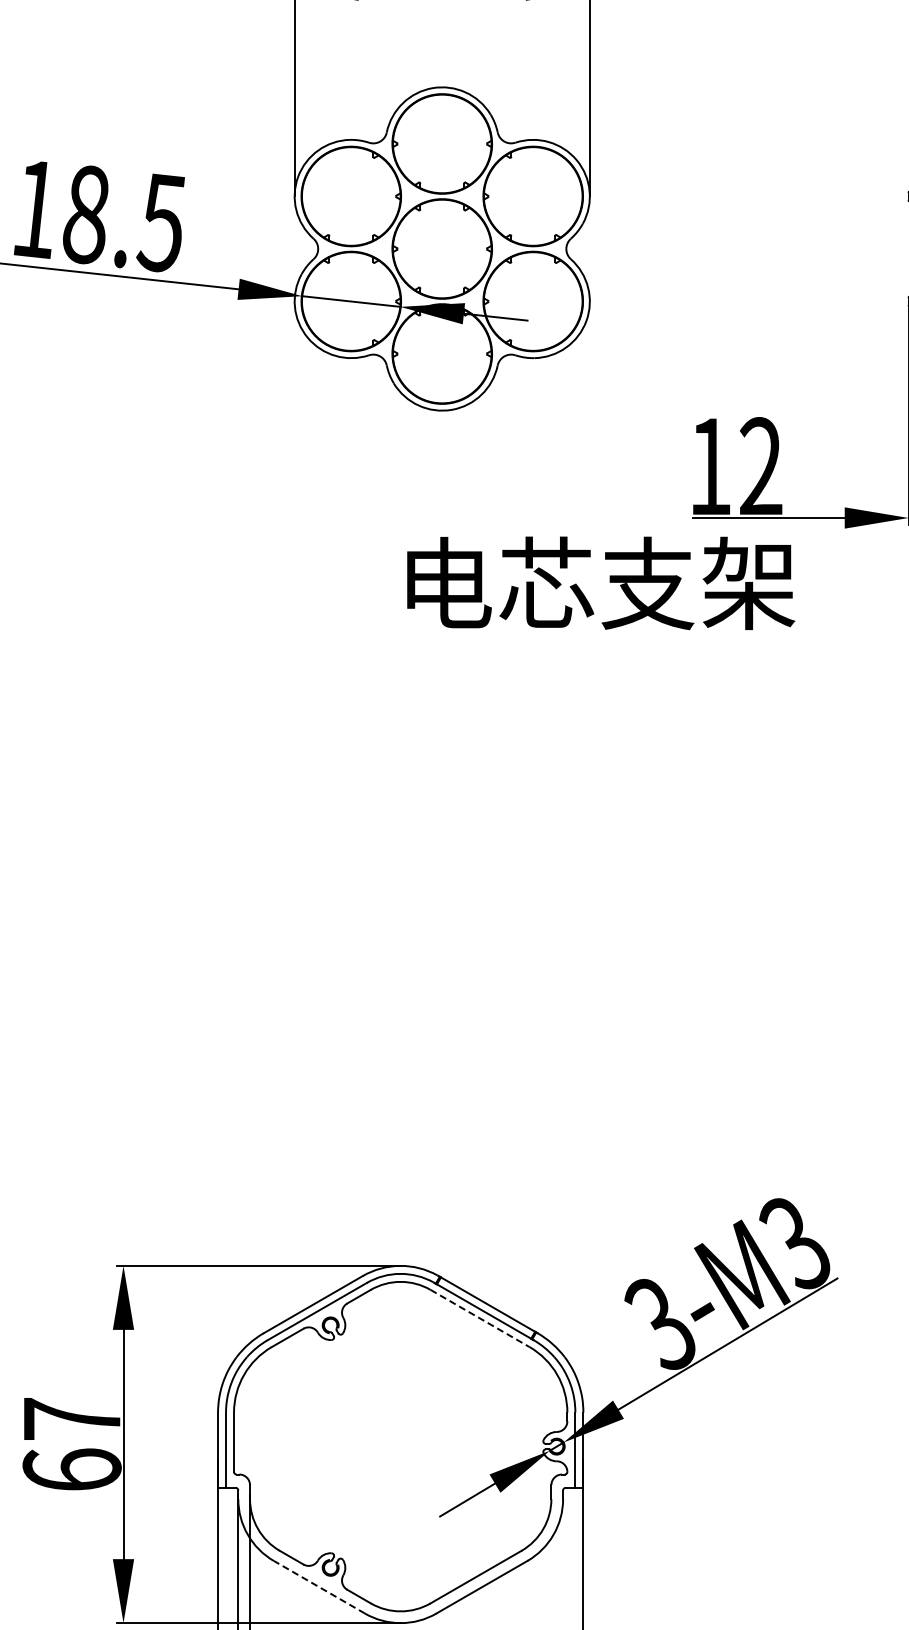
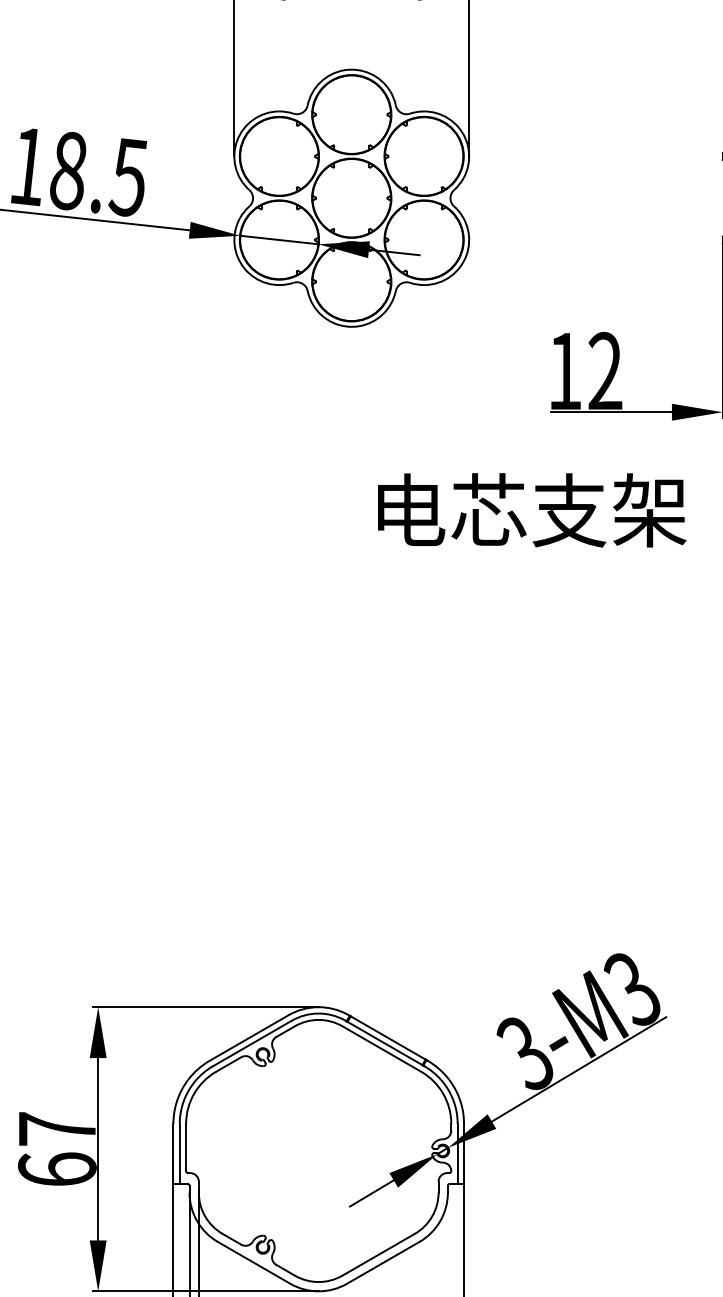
text: (601, 583) -> (532, 510), moved
line: (480, 1318) -> (382, 1049), dashed -> solid
line: (319, 1587) -> (254, 1263), dashed -> solid

